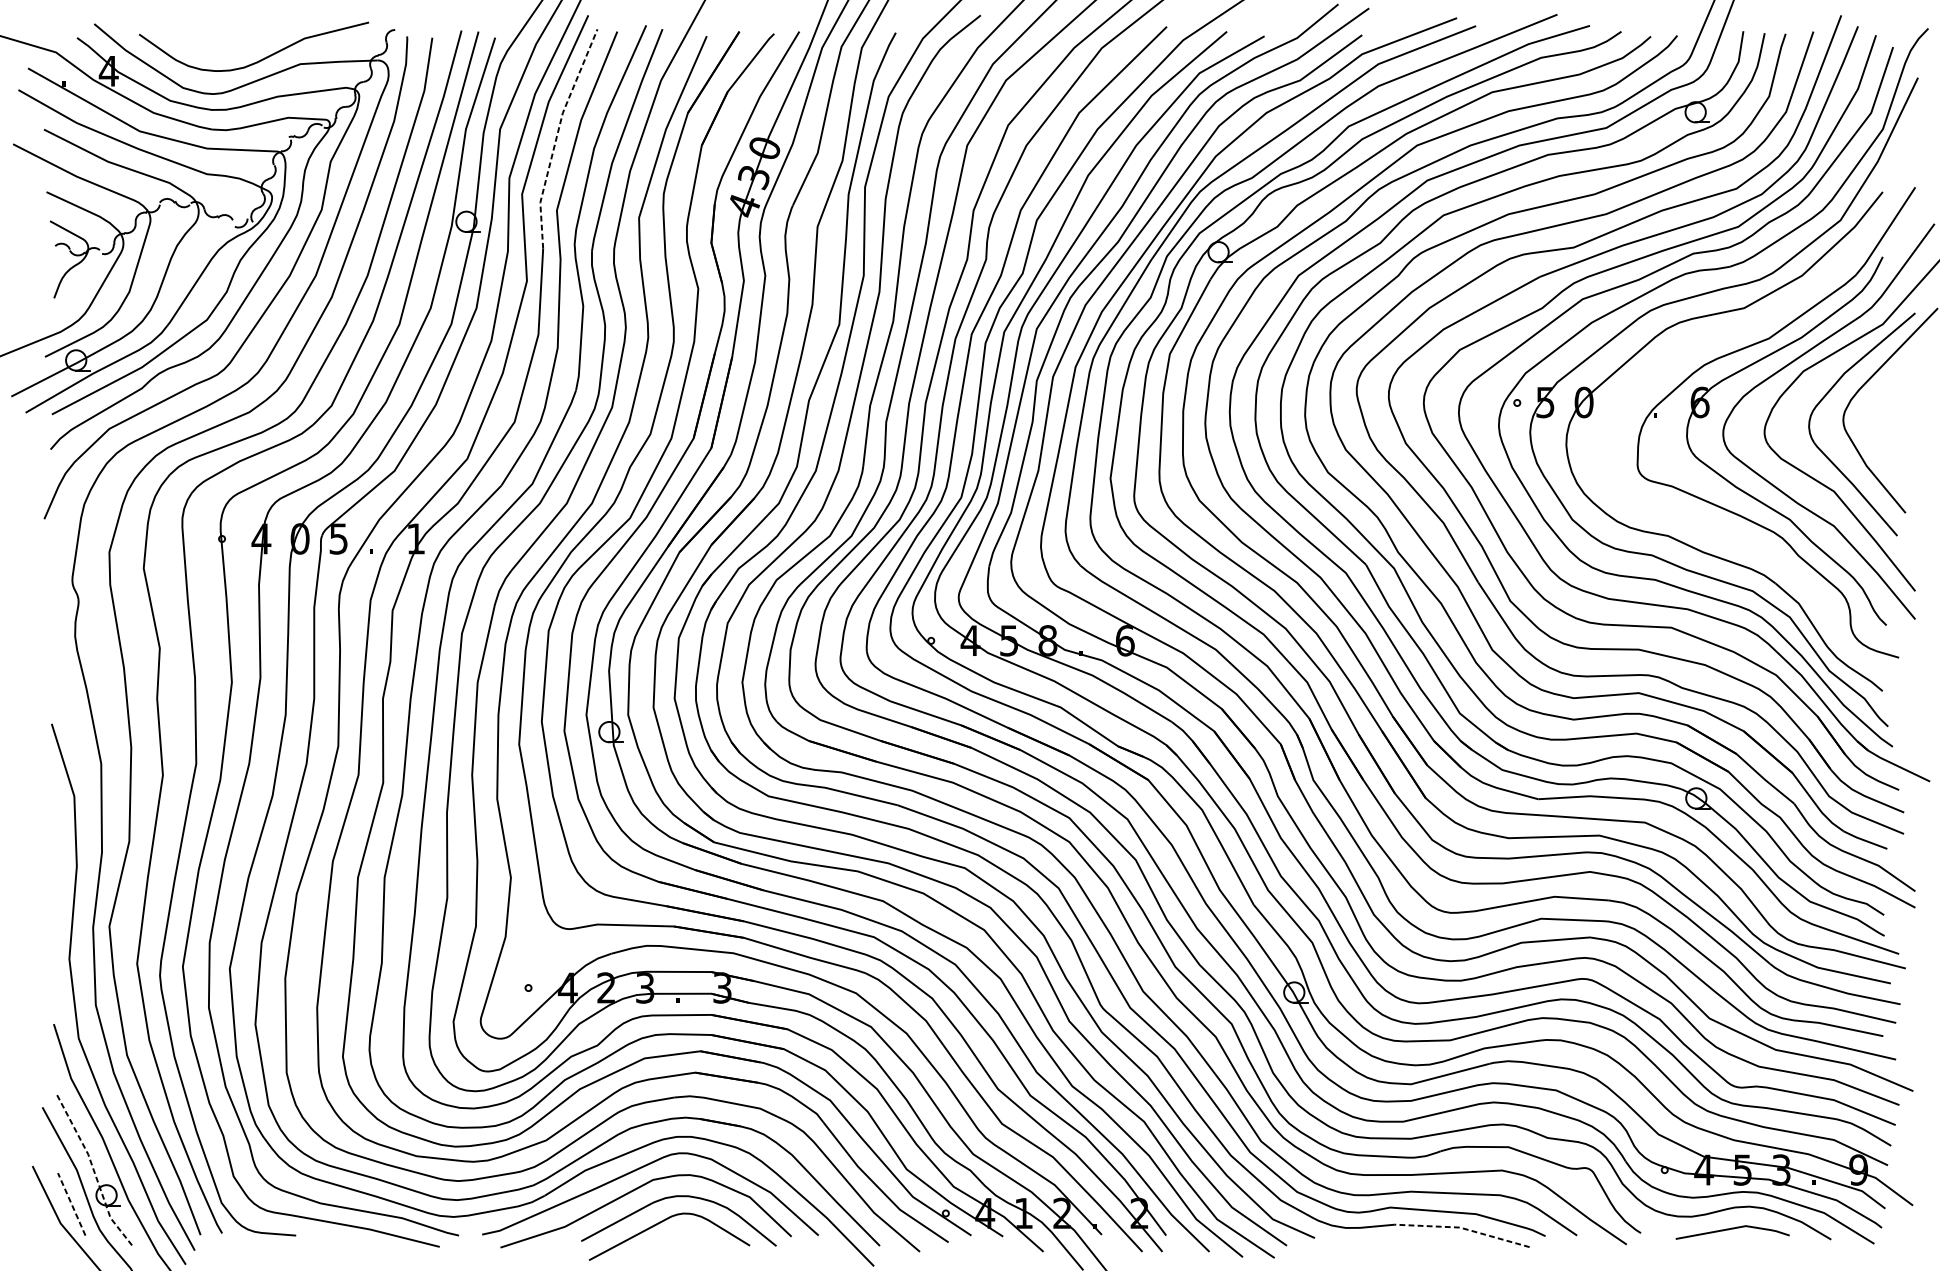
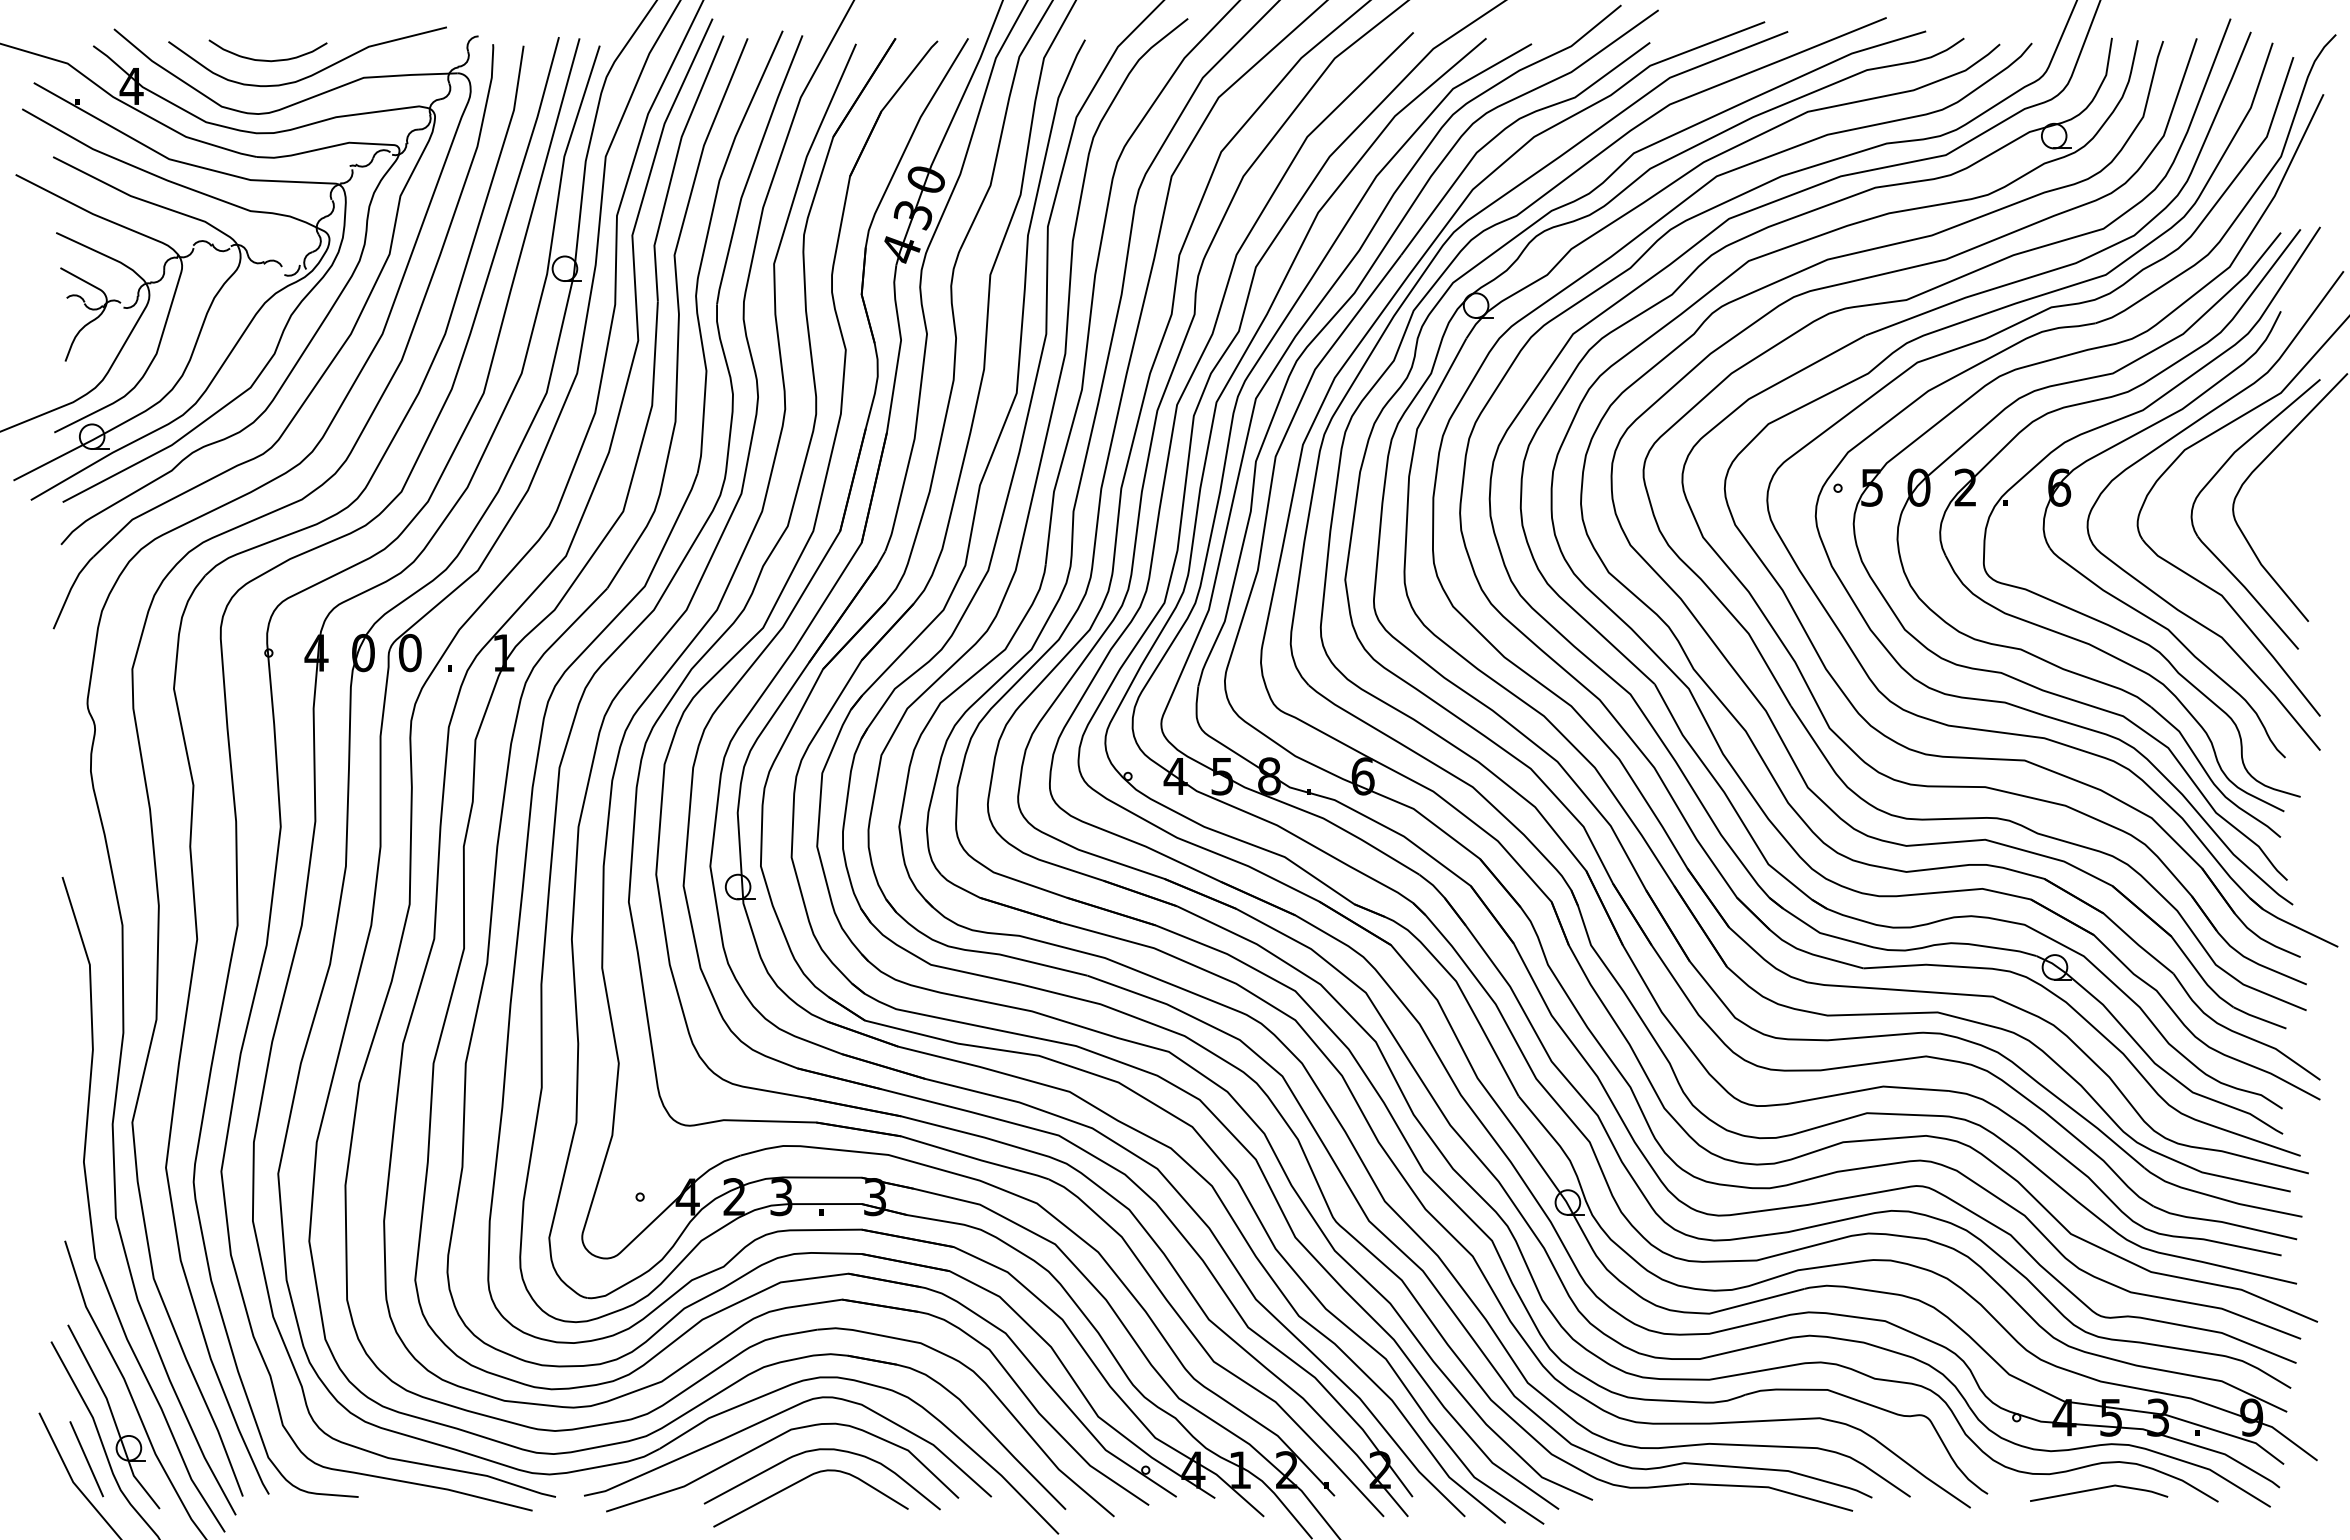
curve: (219, 49) -> (265, 59), added
line: (556, 135) -> (674, 164), dashed -> solid
part: (1727, 332) -> (2092, 402), added
text: (338, 539) -> (409, 653), 5 -> 0
line: (93, 1170) -> (113, 1418), dashed -> solid
line: (71, 1203) -> (86, 1458), dashed -> solid
line: (1463, 1228) -> (1772, 1488), dashed -> solid

